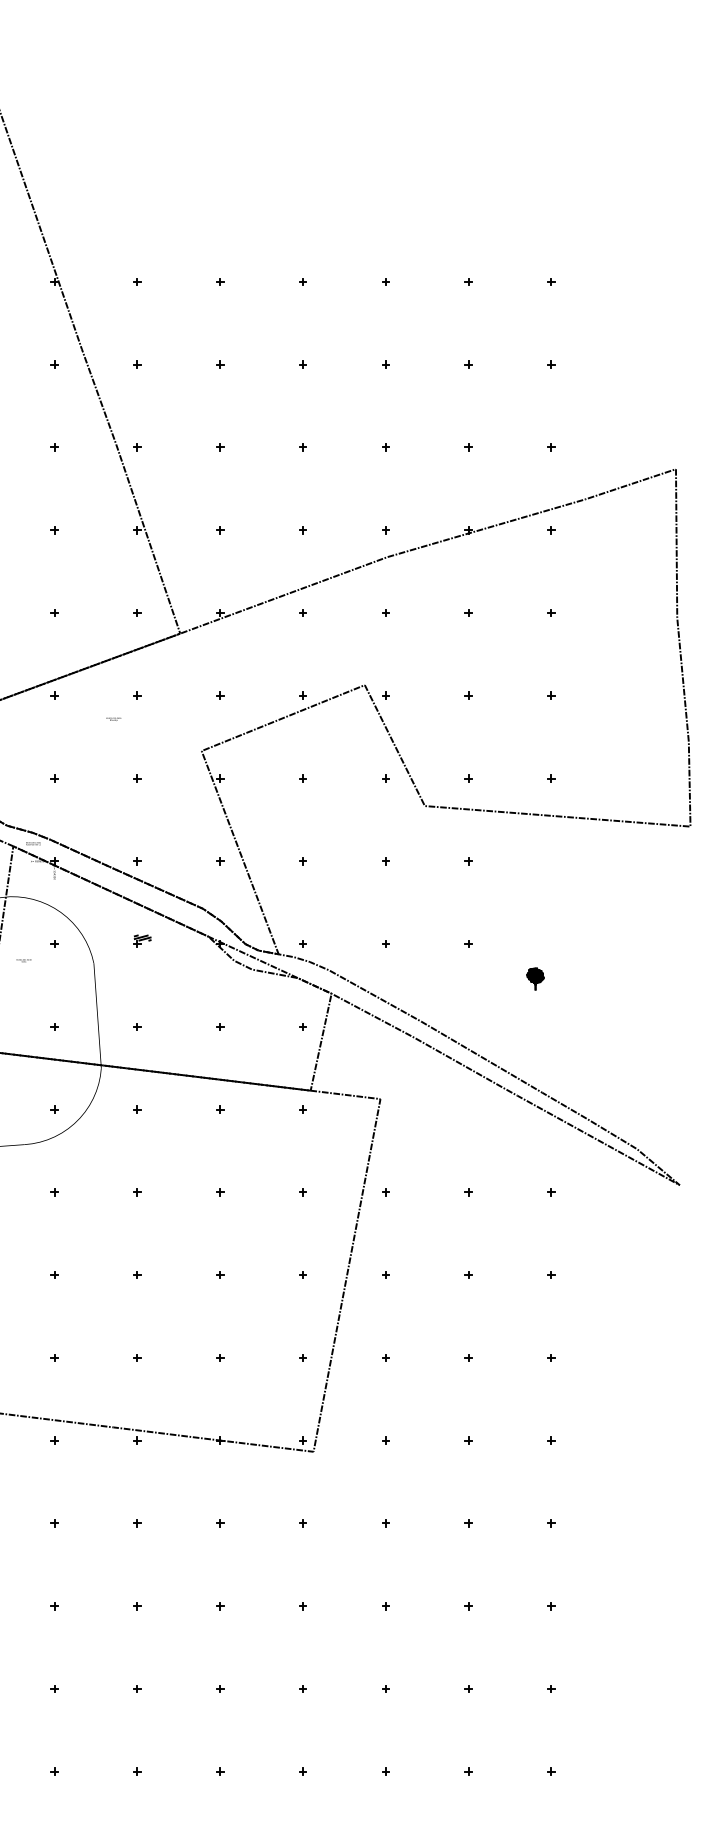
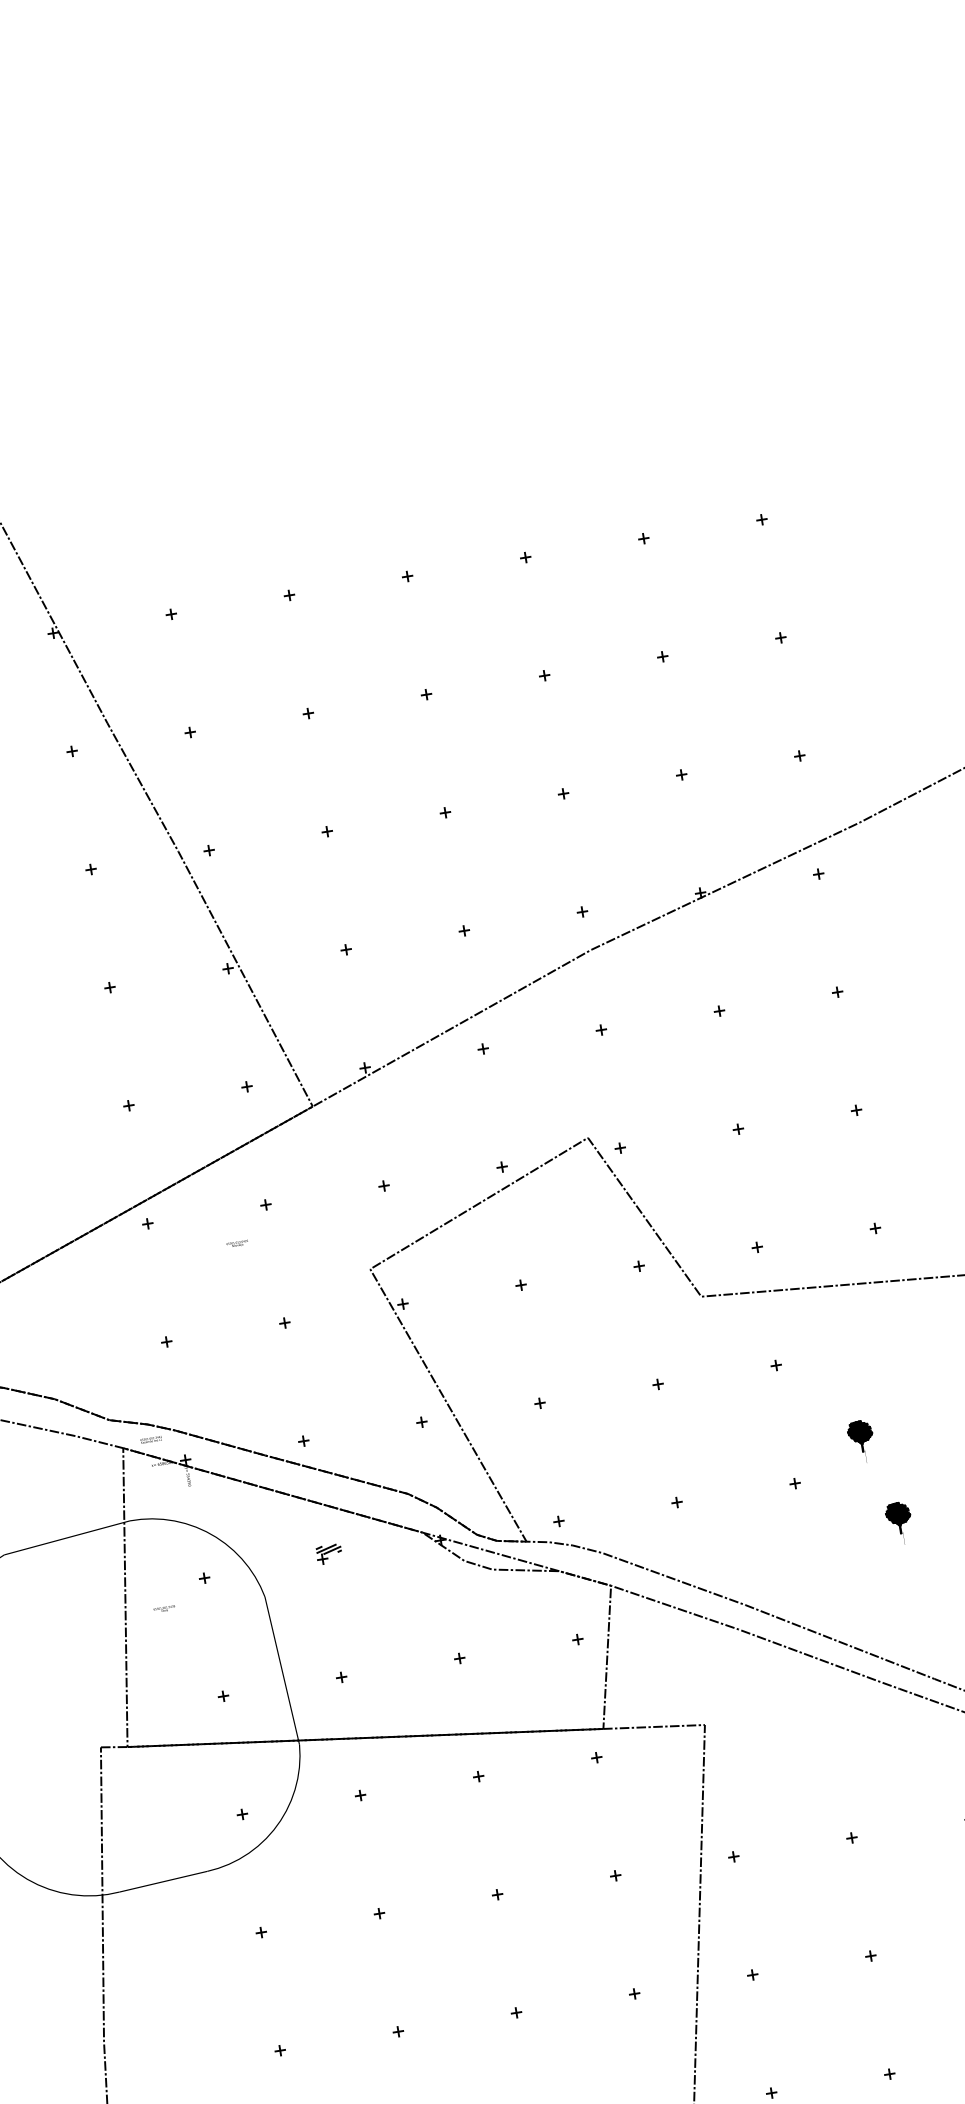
part: (518, 918) -> (860, 1435), added

